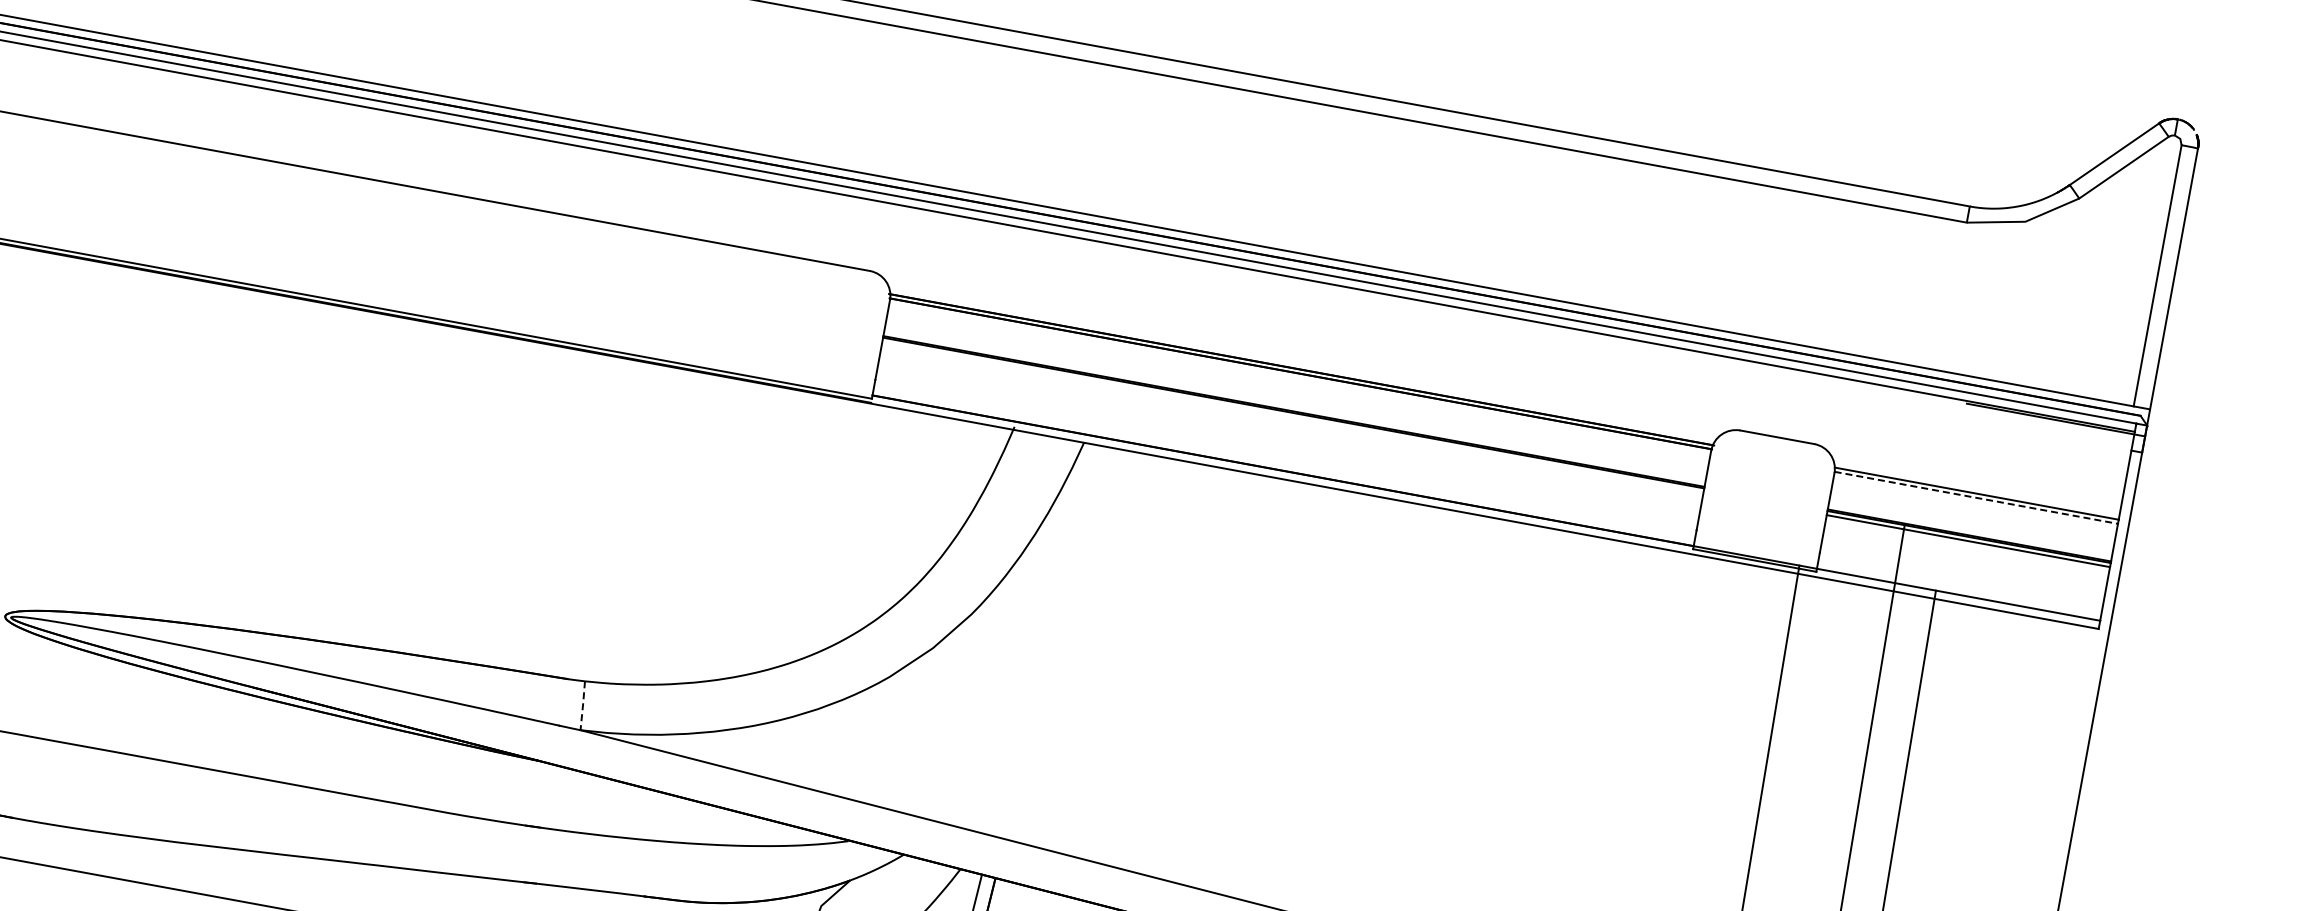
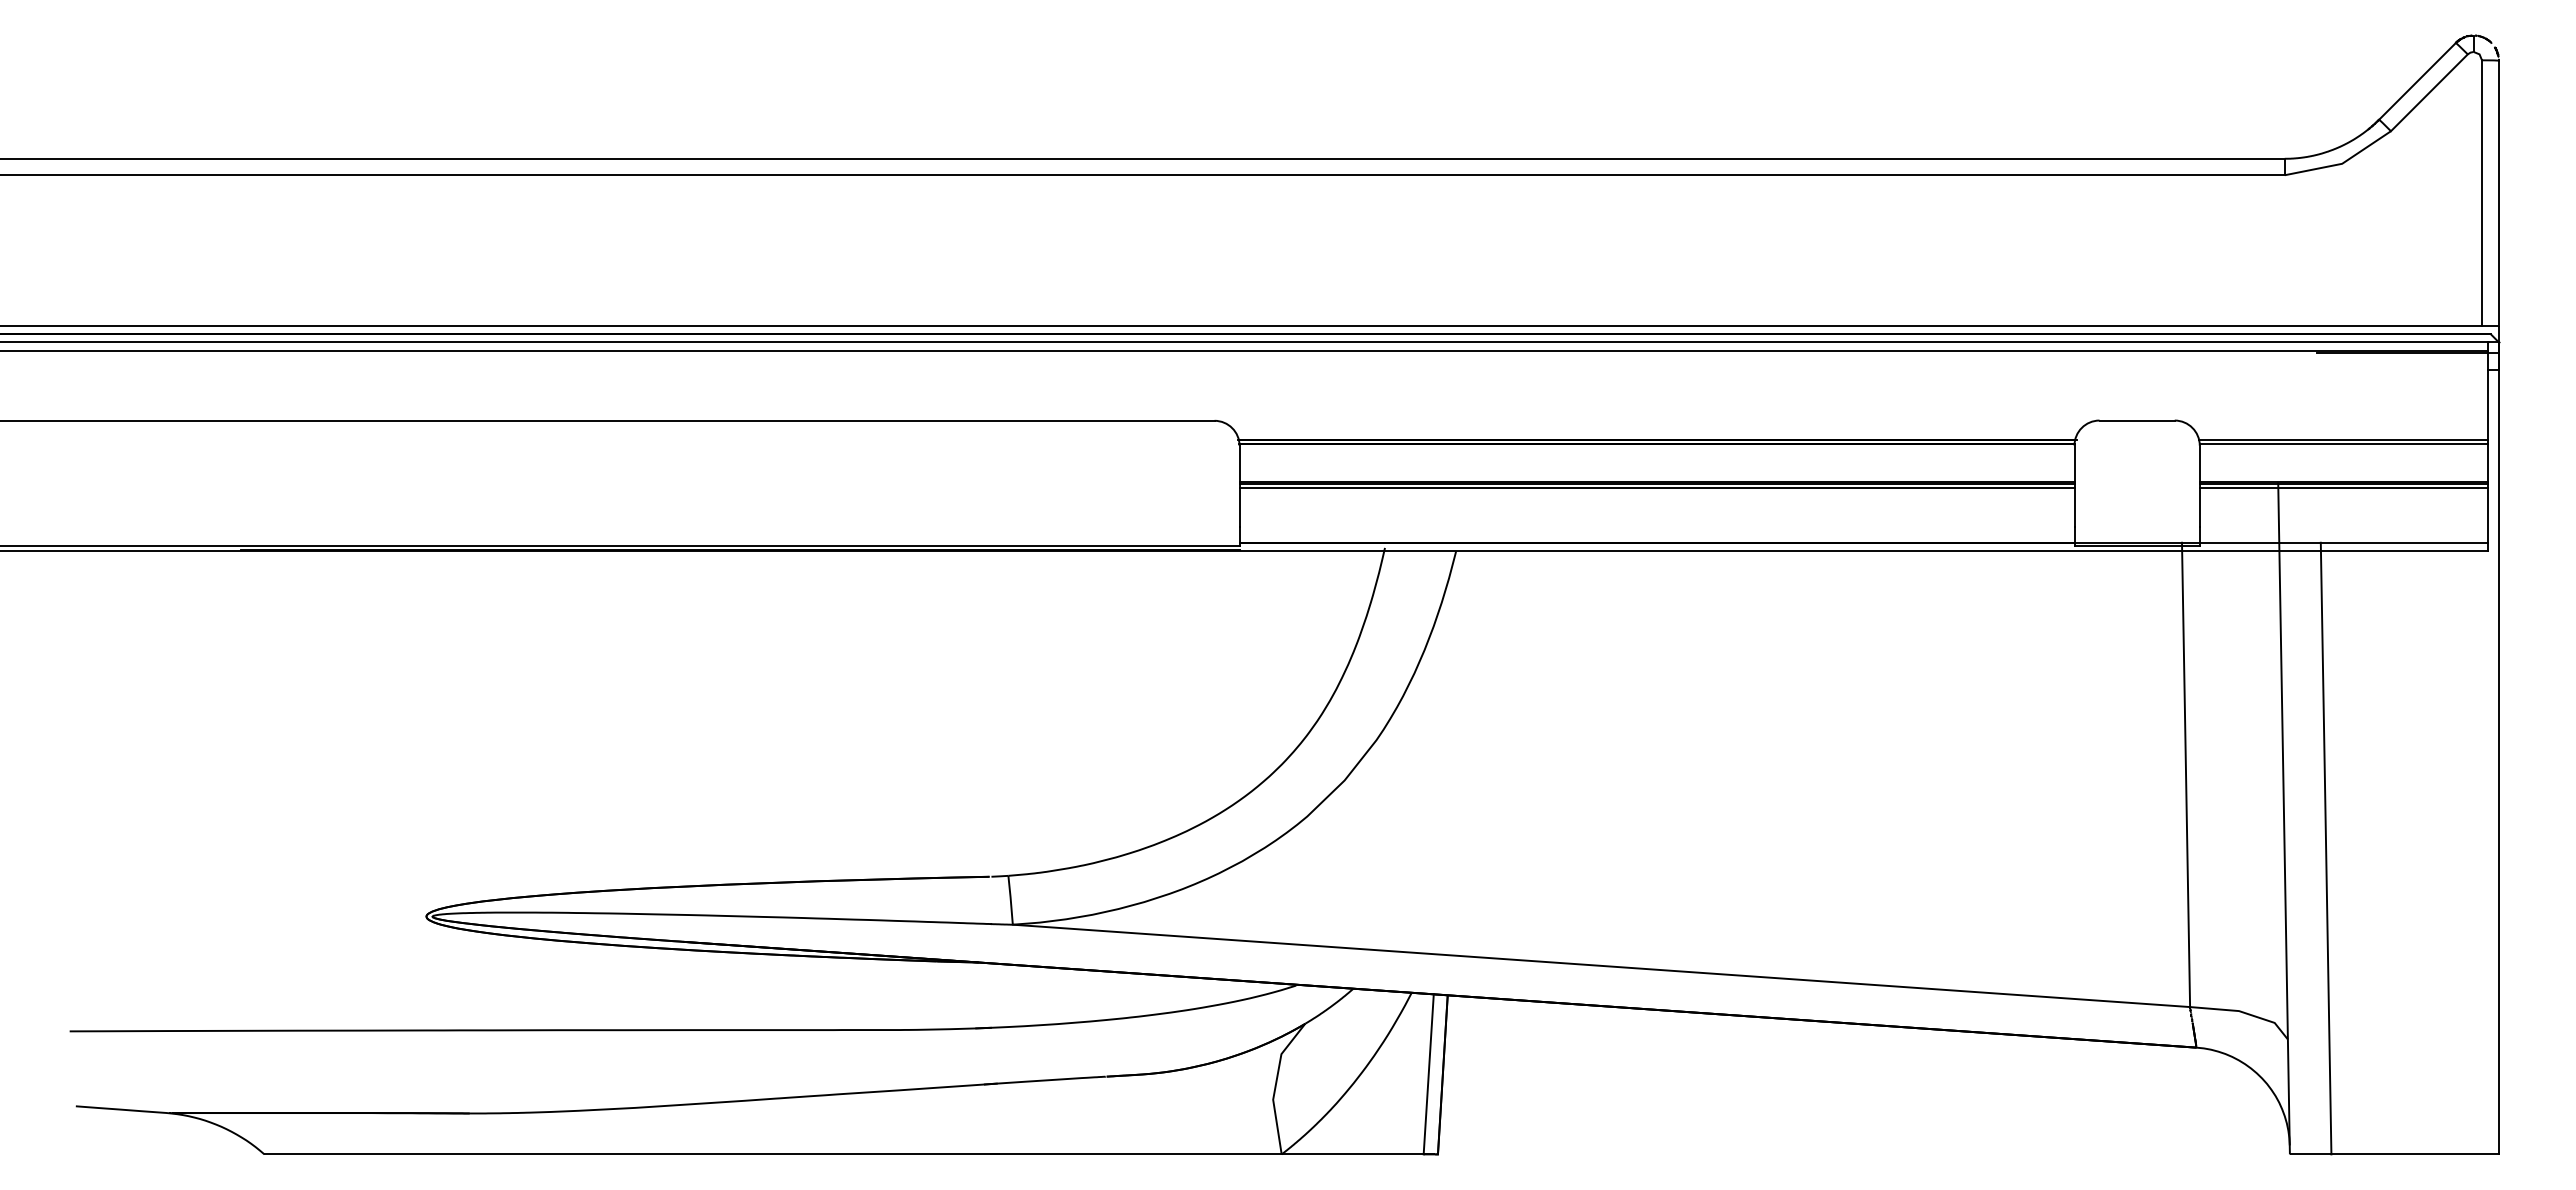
line: (1292, 417) -> (1656, 488), added
line: (1977, 498) -> (2344, 444), dashed -> solid
line: (582, 705) -> (1010, 900), dashed -> solid

